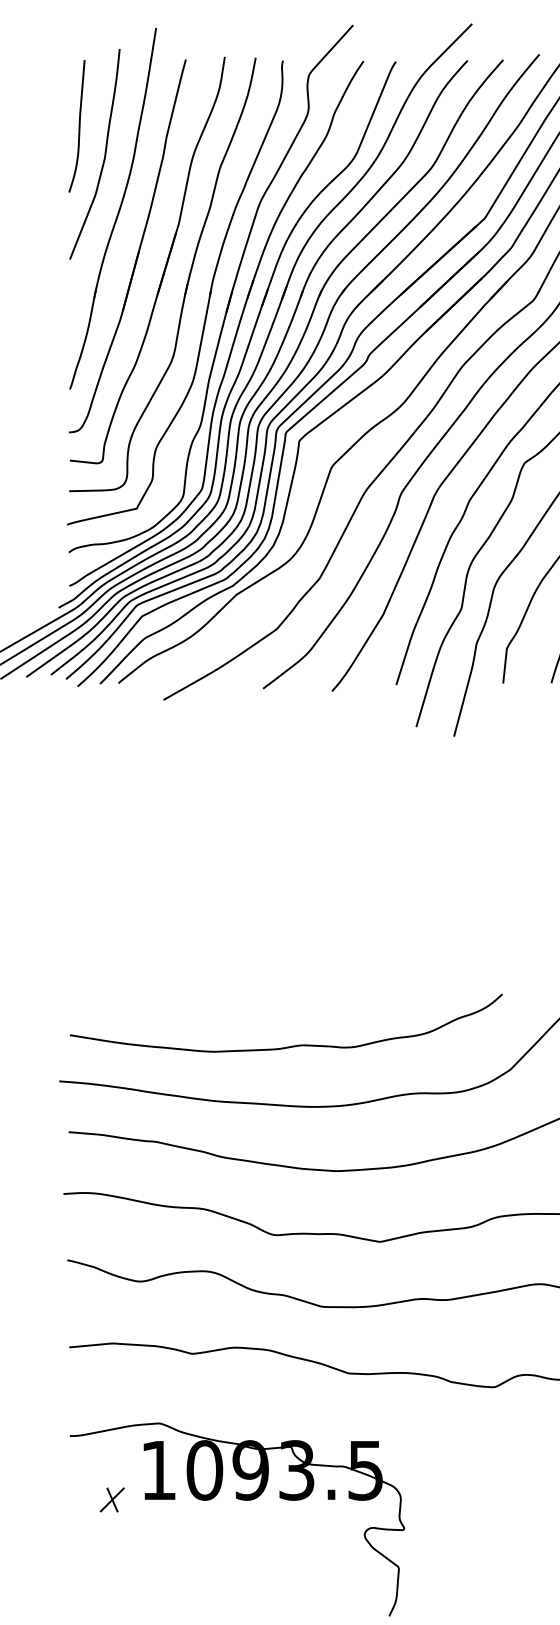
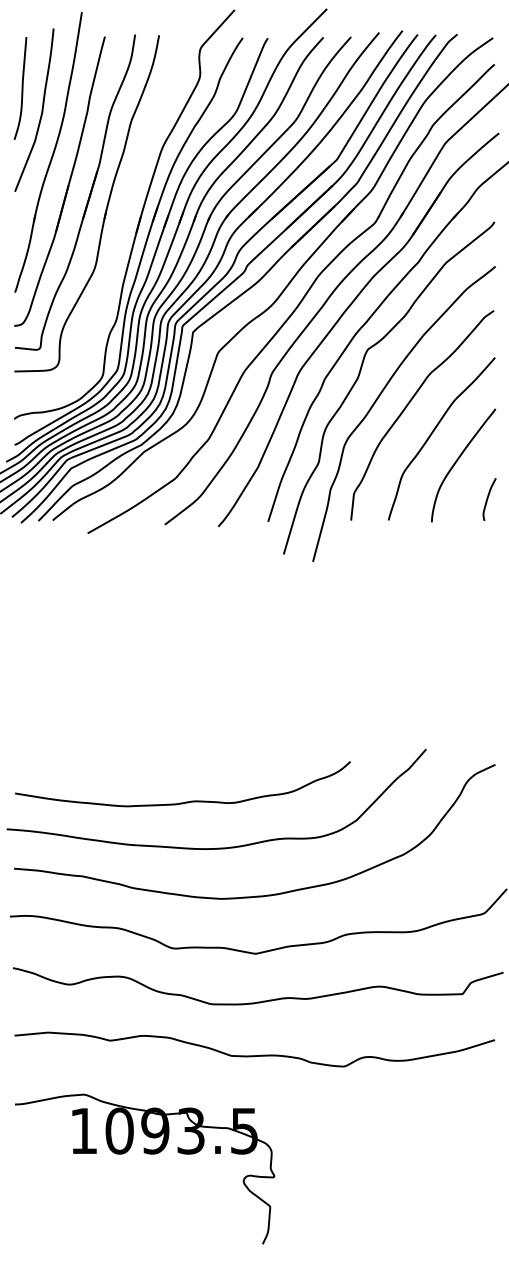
part: (207, 301) -> (121, 224), removed
part: (111, 1499) -> (47, 1153), removed

